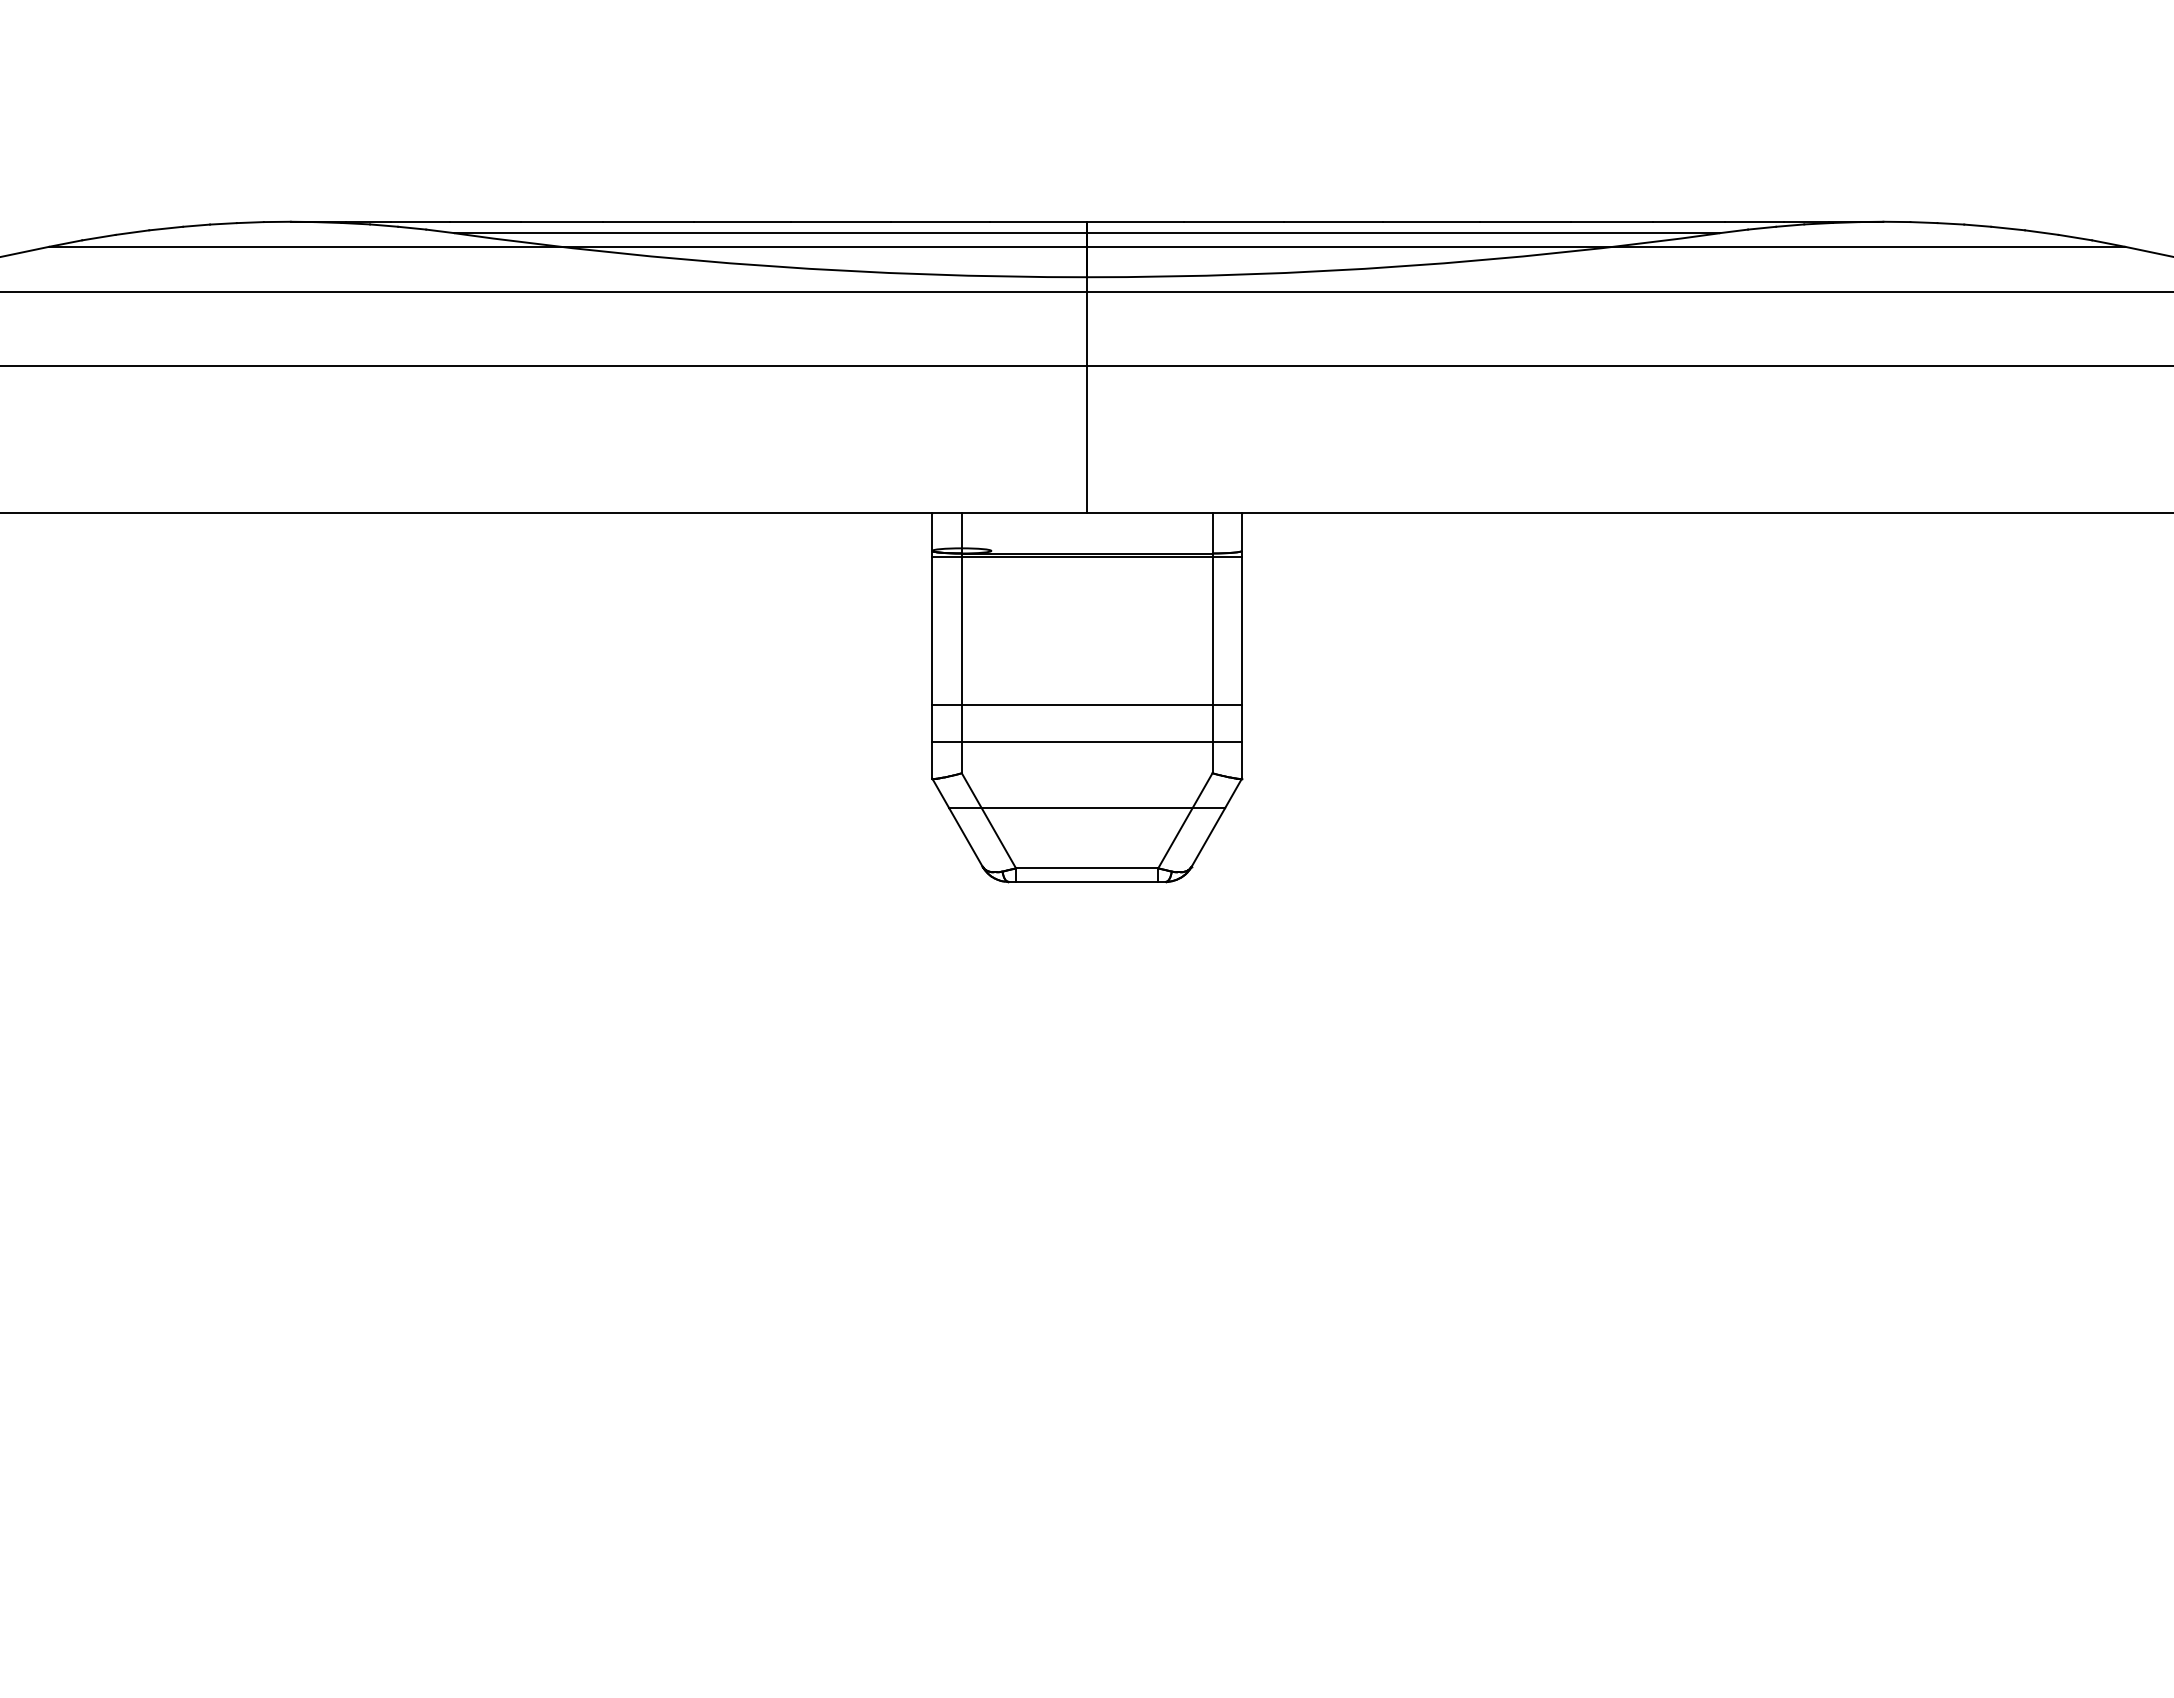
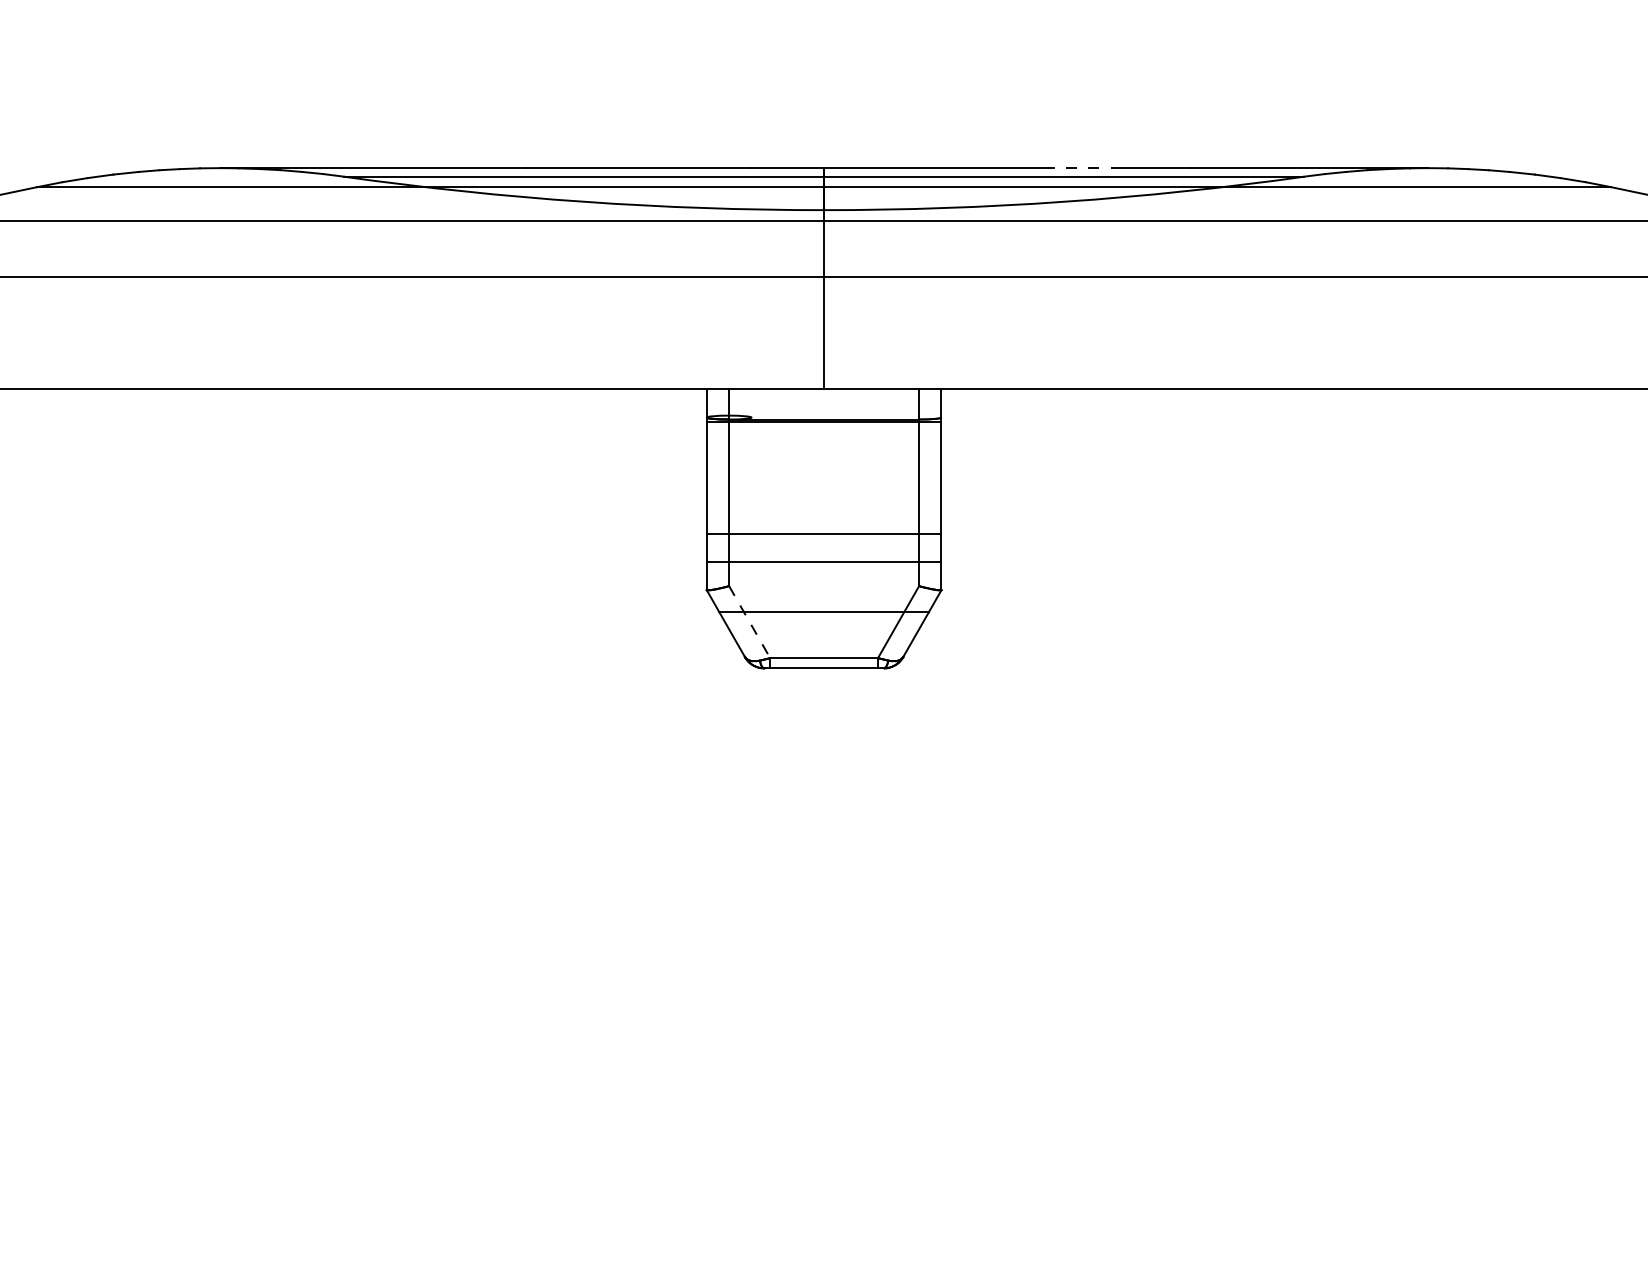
line: (1430, 221) -> (1084, 167), solid -> dashed
line: (988, 820) -> (749, 621), solid -> dashed

